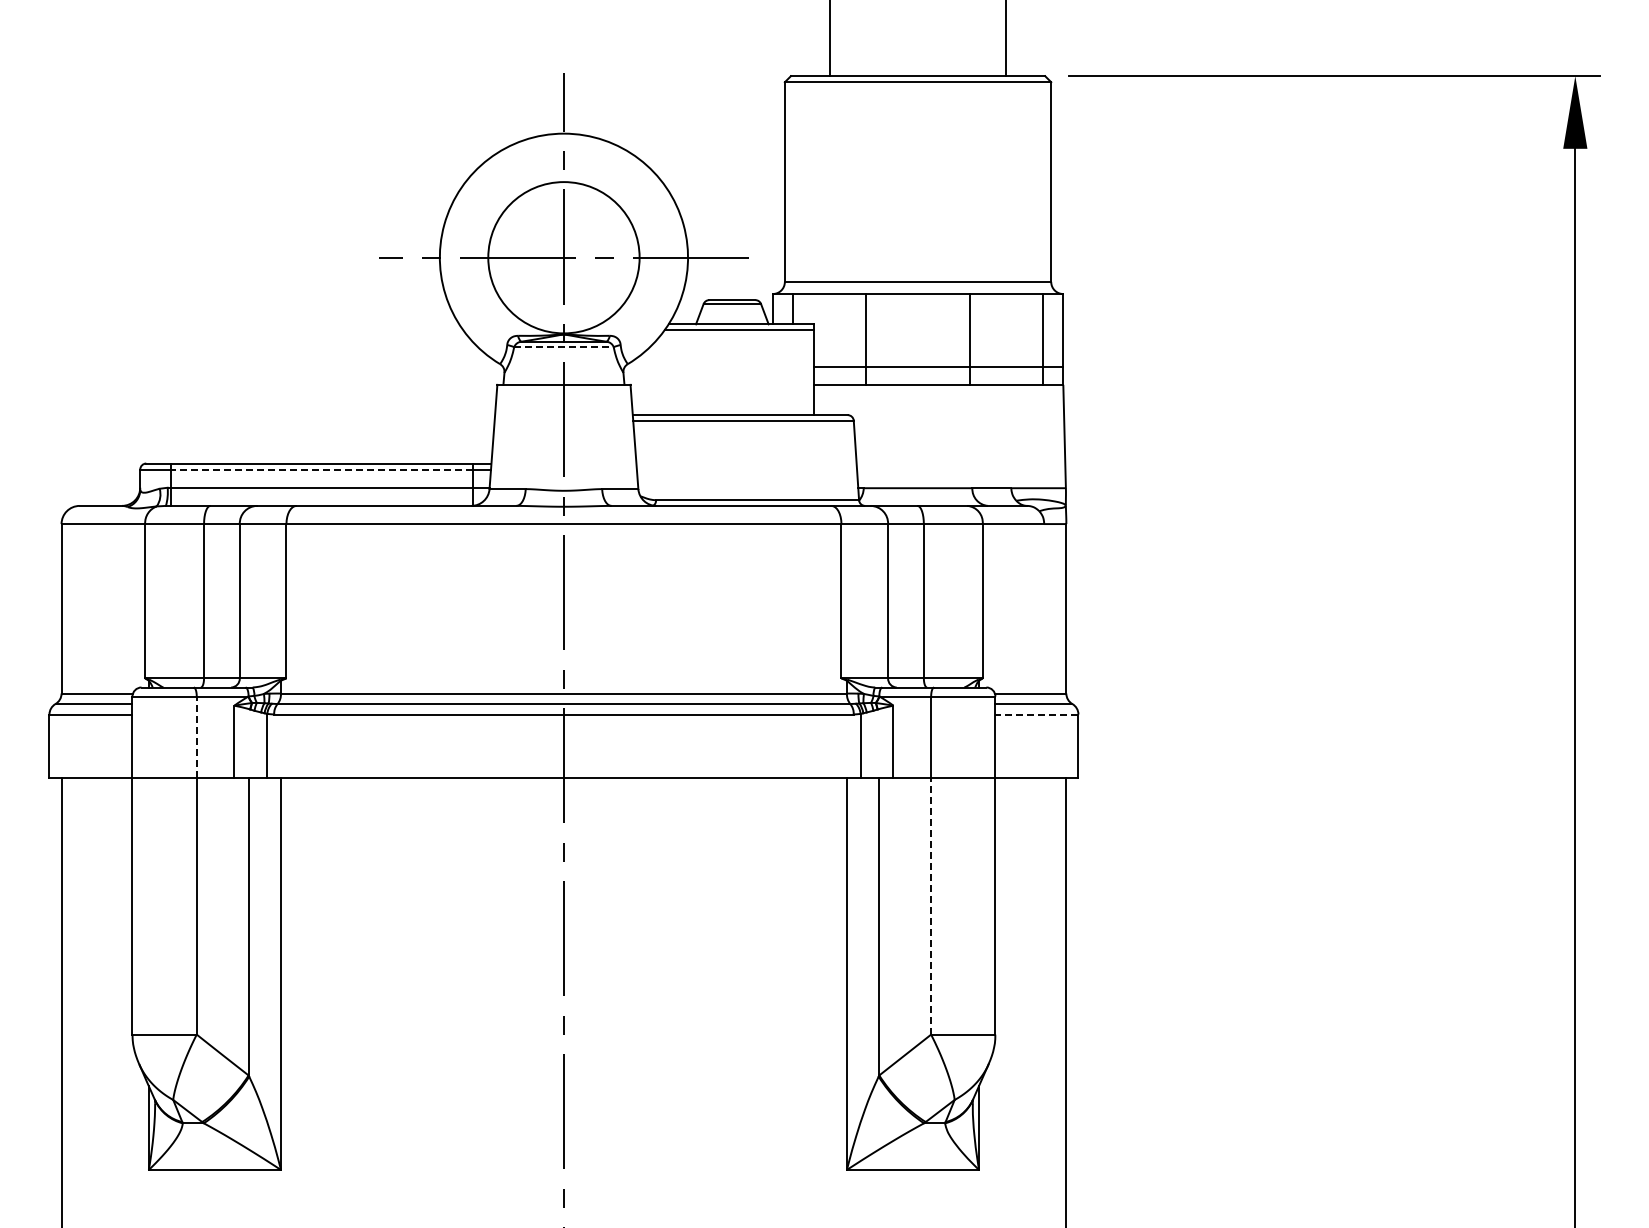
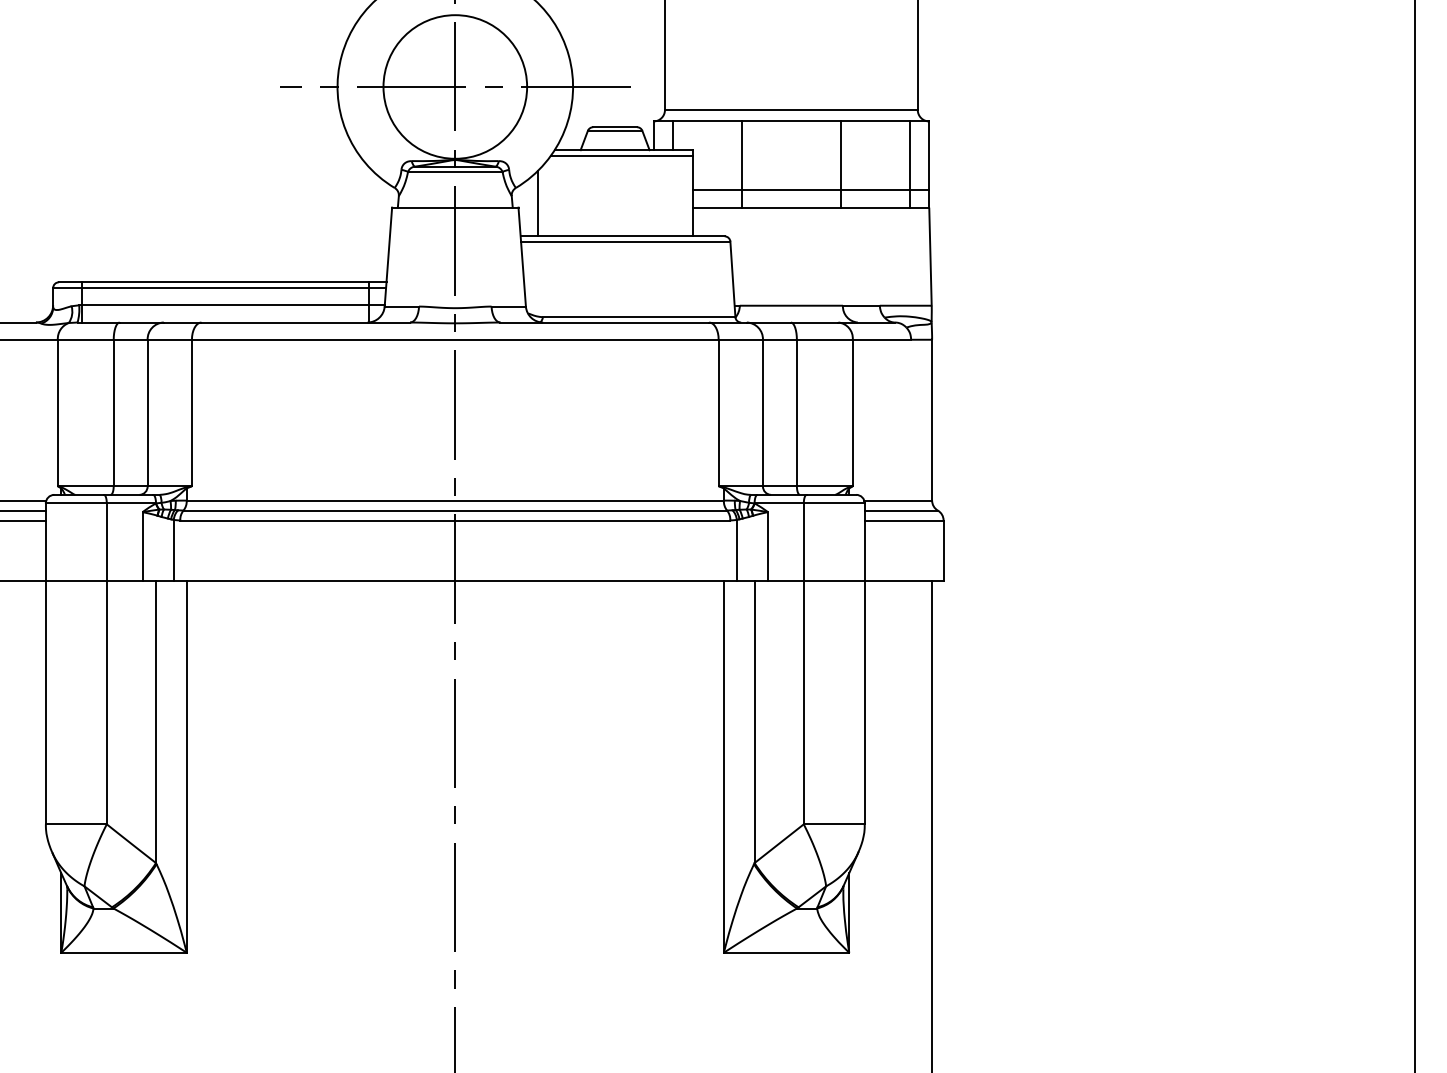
line: (563, 347) -> (454, 172), dashed -> solid
line: (650, 380) -> (537, 203), added
line: (321, 469) -> (225, 287), dashed -> solid
line: (1036, 714) -> (903, 520), dashed -> solid
line: (196, 737) -> (106, 542), dashed -> solid
line: (931, 905) -> (804, 701), dashed -> solid

